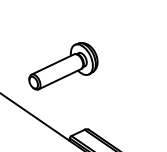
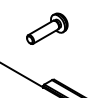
part: (64, 66) -> (47, 28), moved

